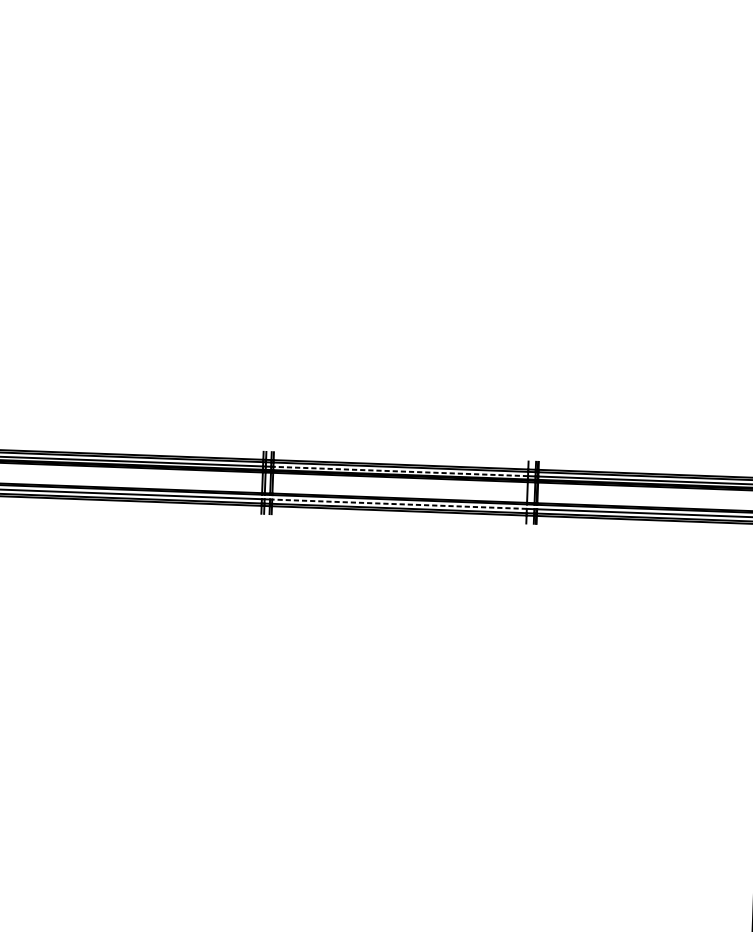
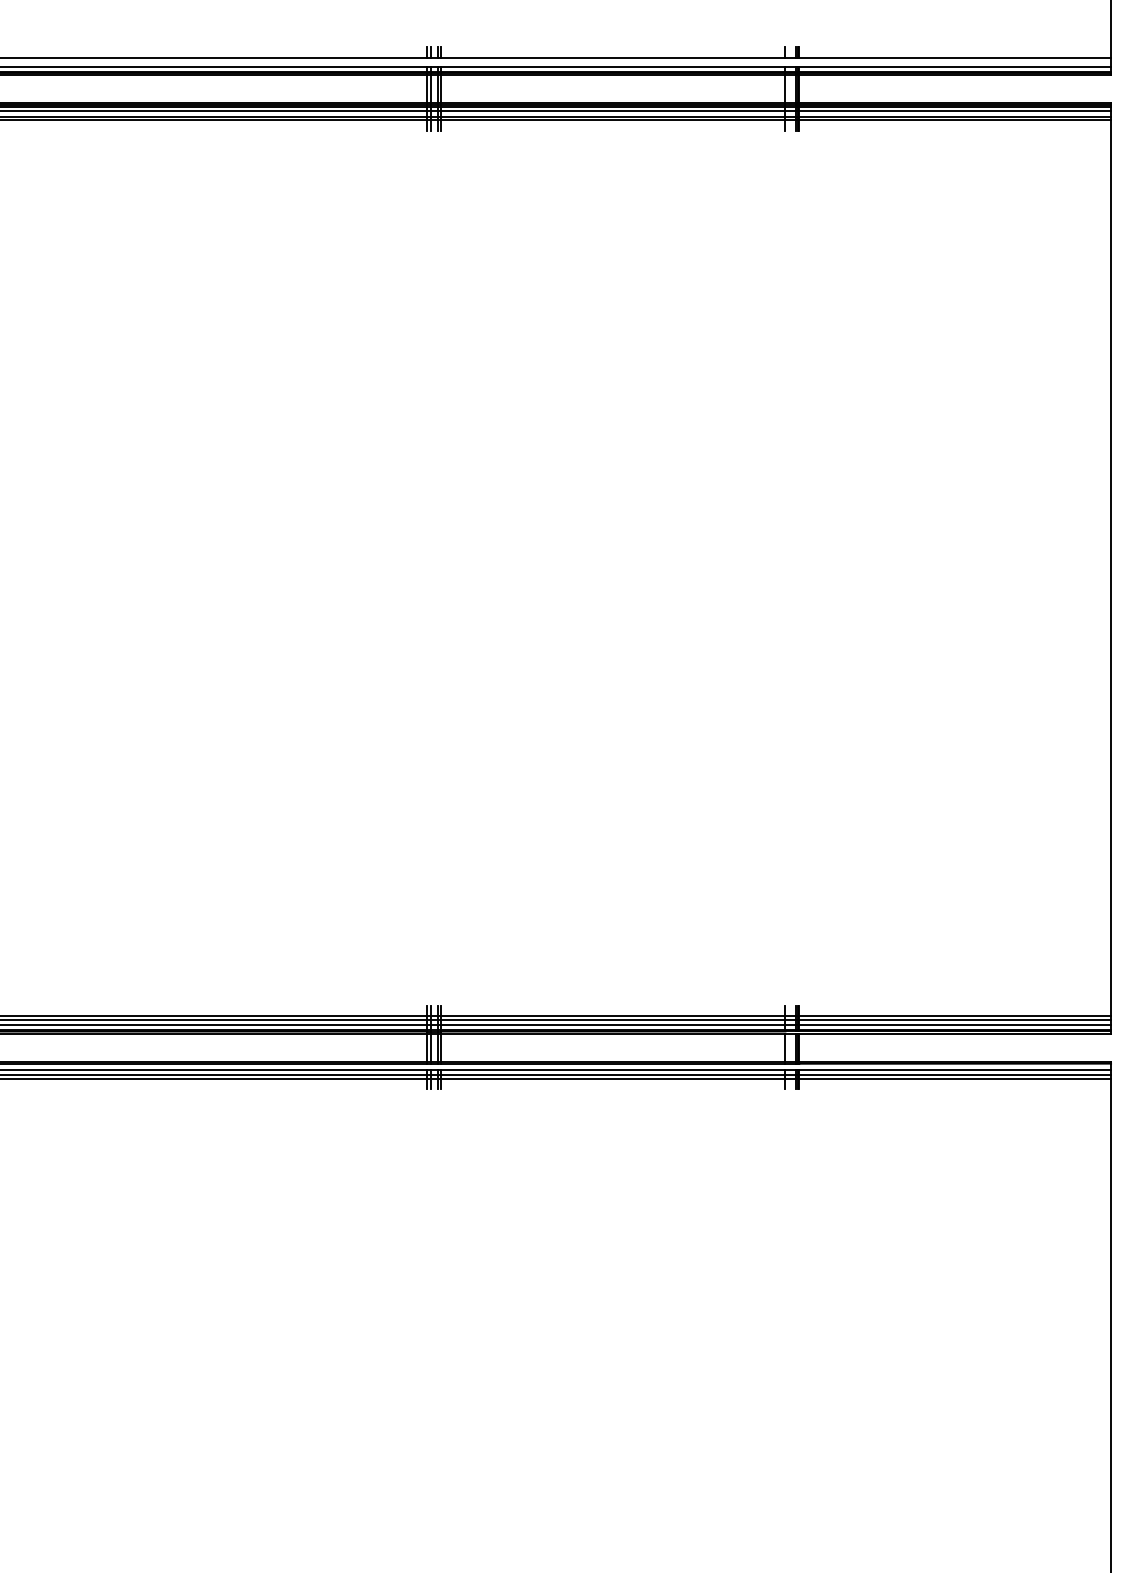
line: (400, 471) -> (612, 1025), dashed -> solid
line: (398, 504) -> (612, 1069), dashed -> solid

